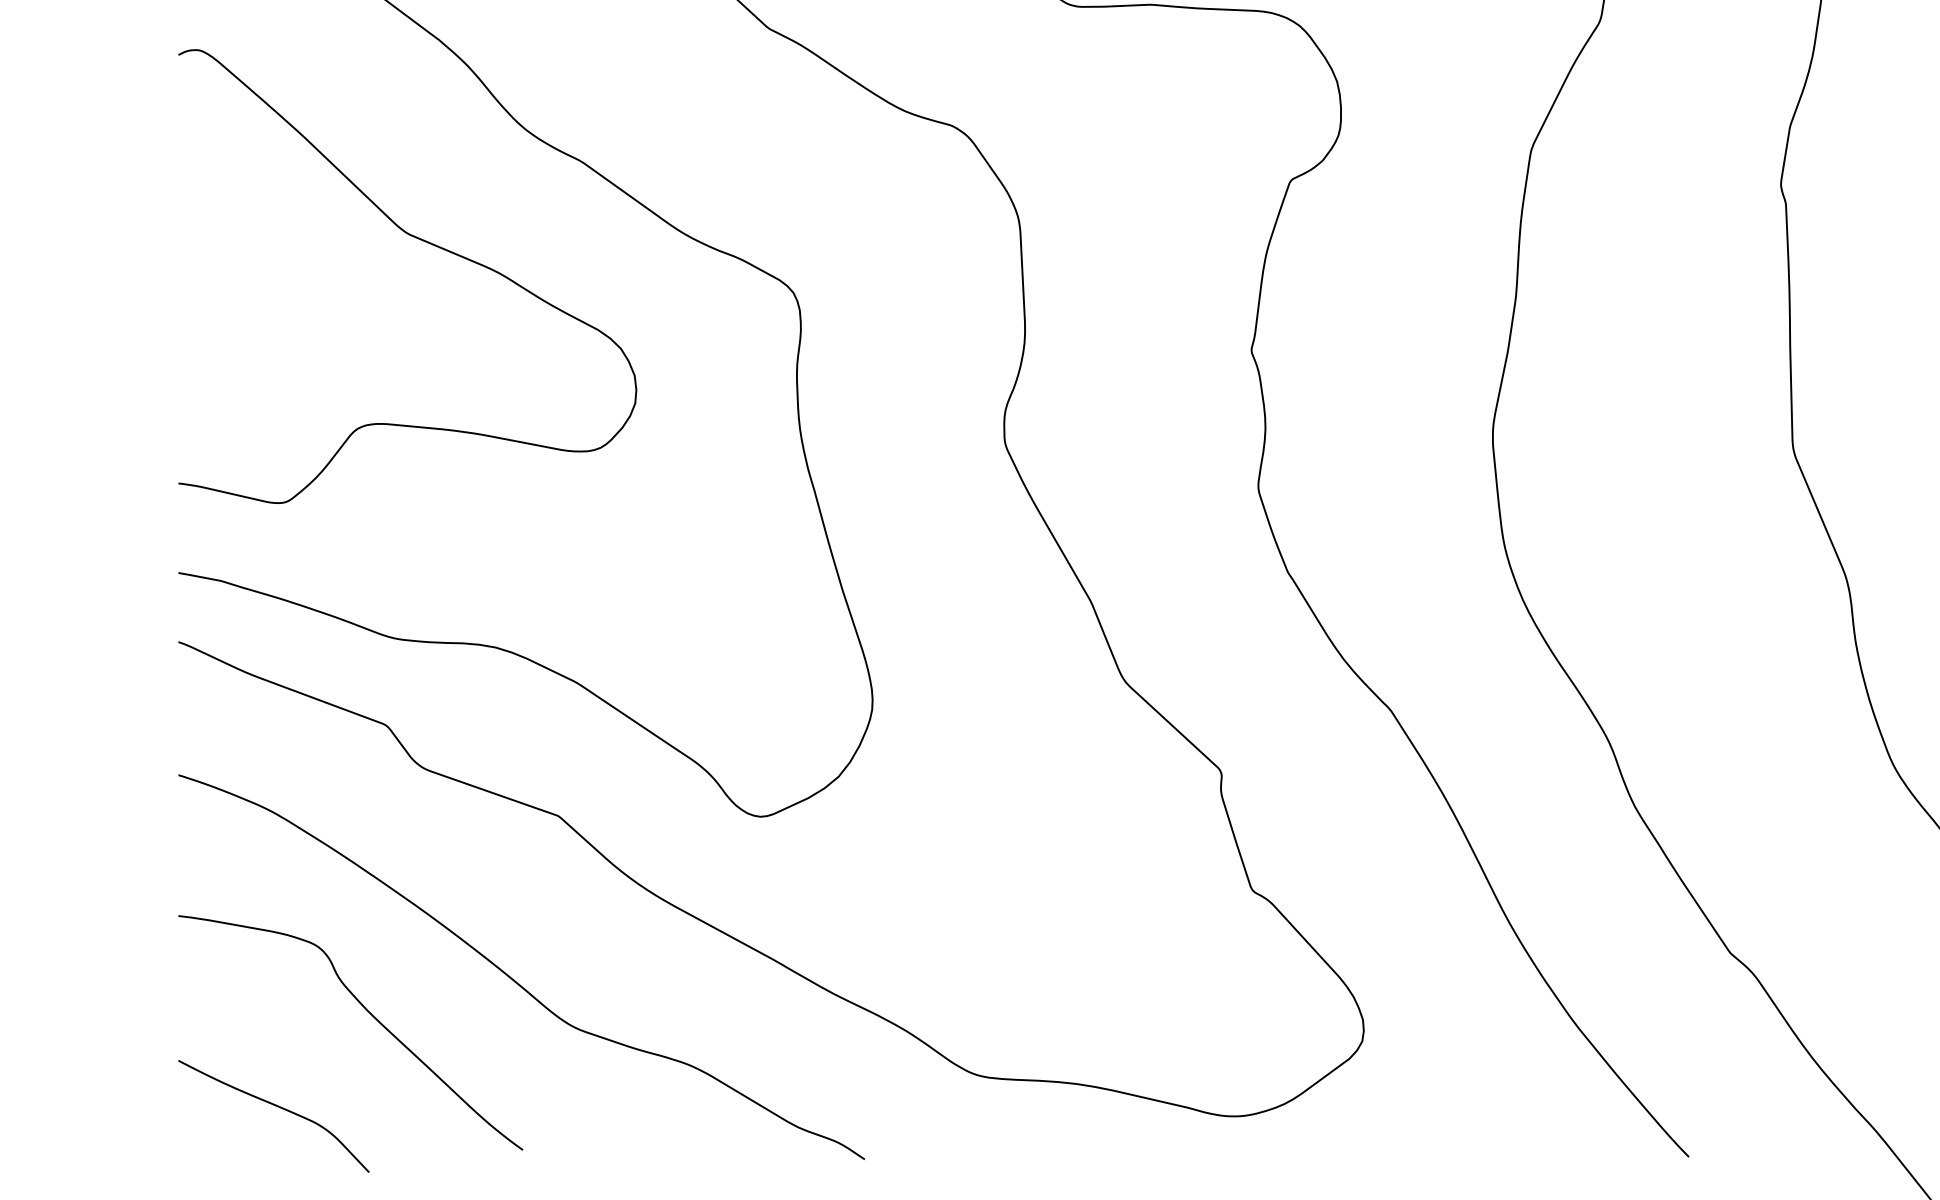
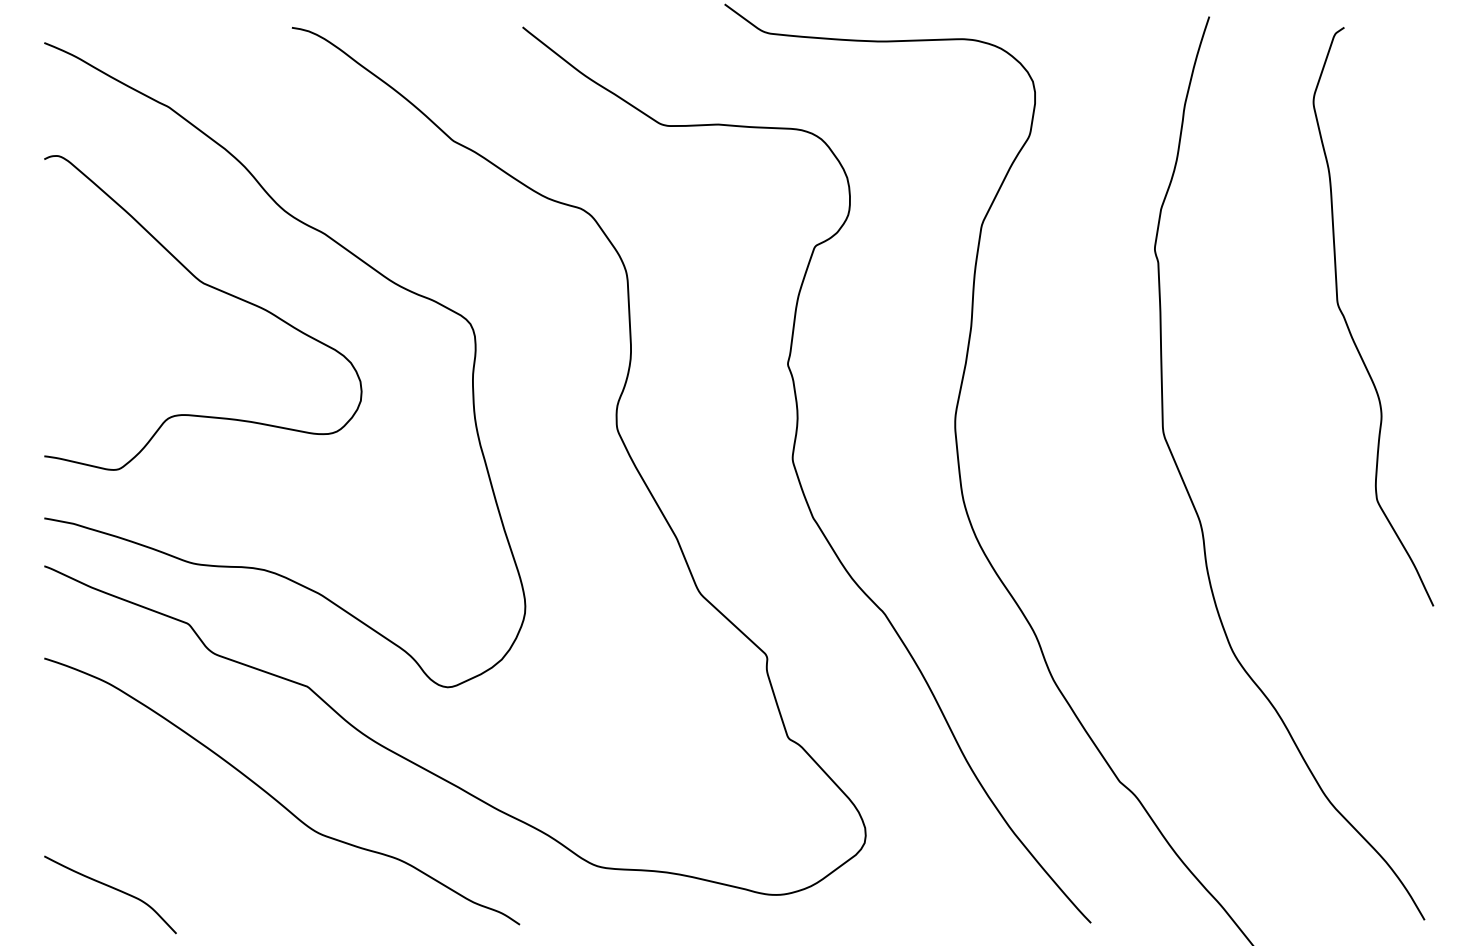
curve: (367, 1013) -> (175, 823), removed

